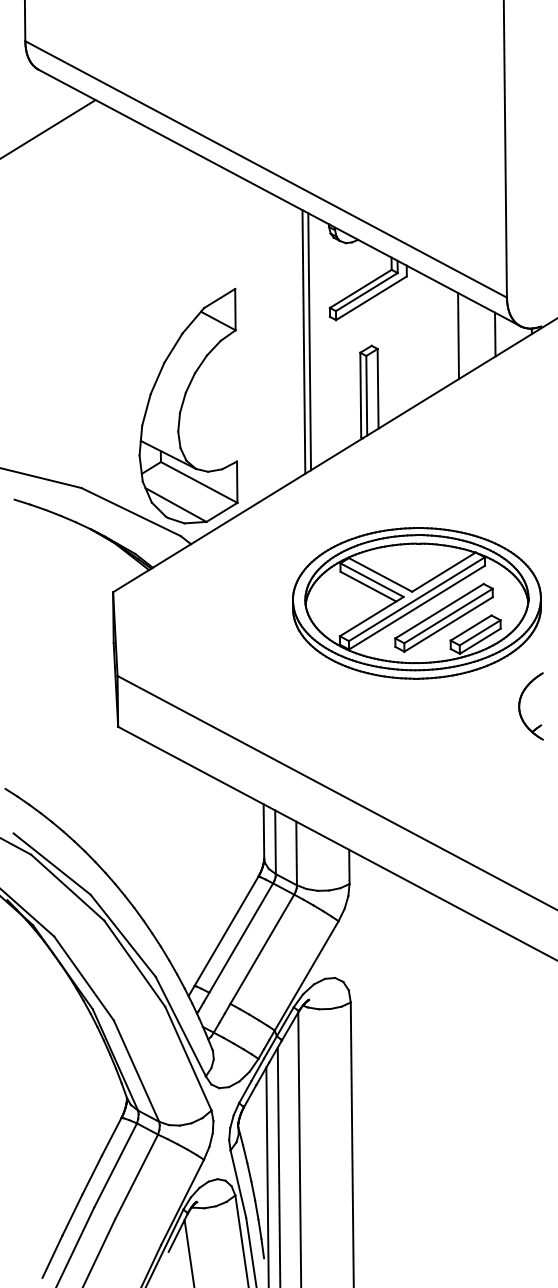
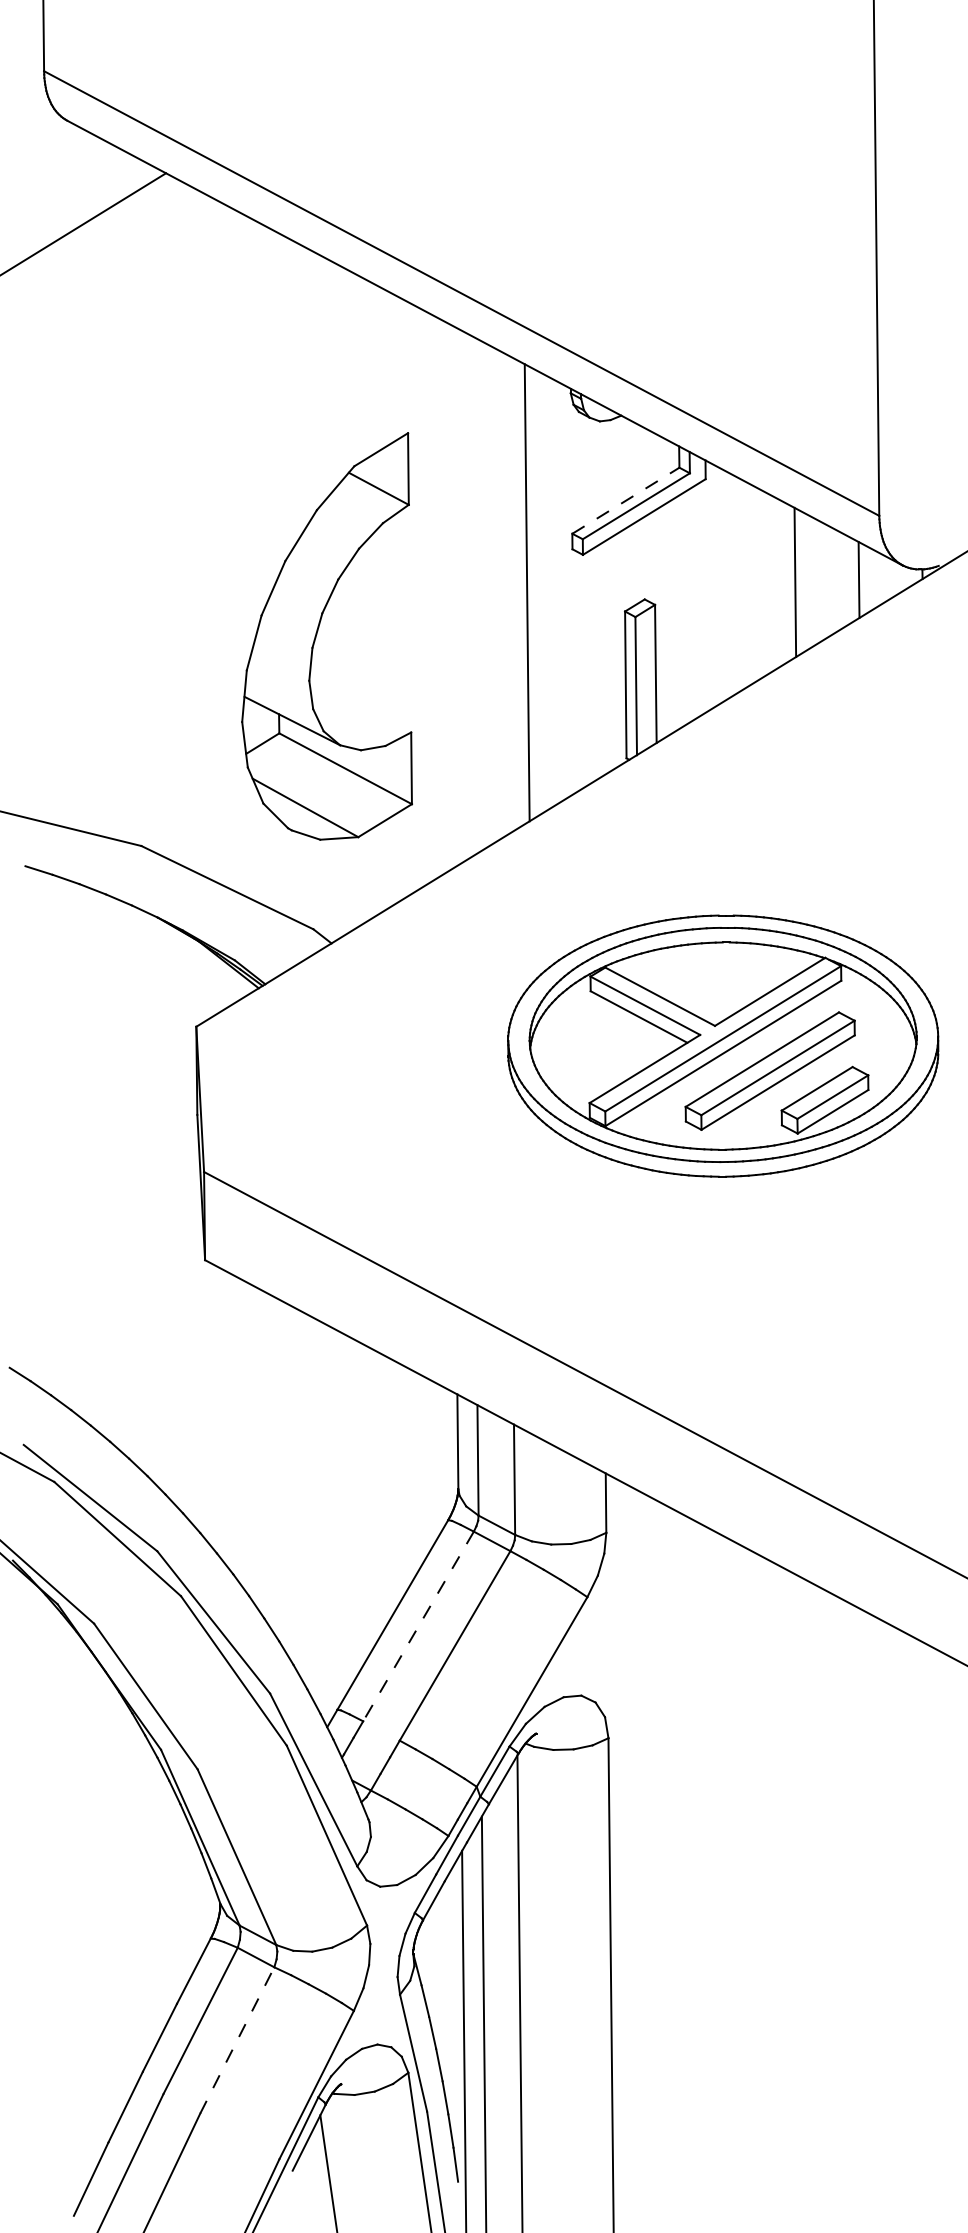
line: (361, 288) -> (627, 500), solid -> dashed
line: (309, 341) -> (536, 591), removed
part: (188, 405) -> (327, 635), moved
part: (520, 706) -> (902, 1224), removed
line: (241, 938) -> (418, 1627), solid -> dashed
line: (136, 1176) -> (236, 2039), solid -> dashed

